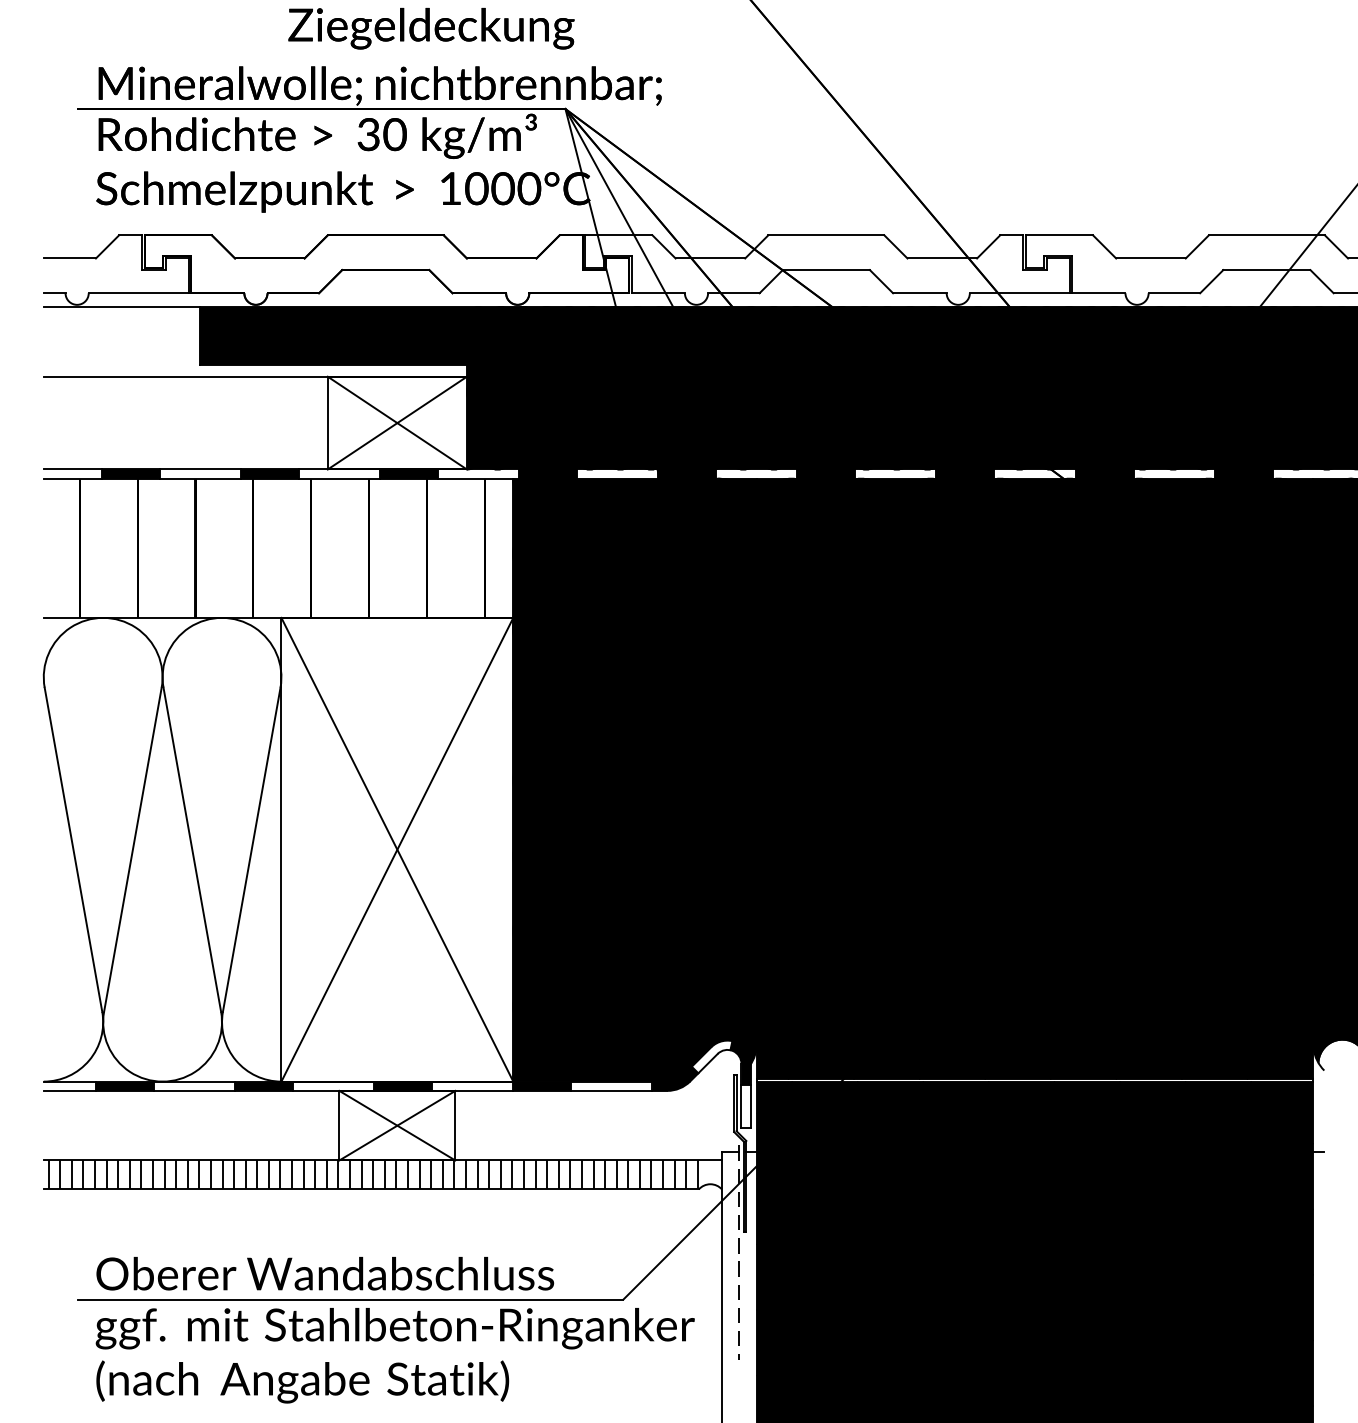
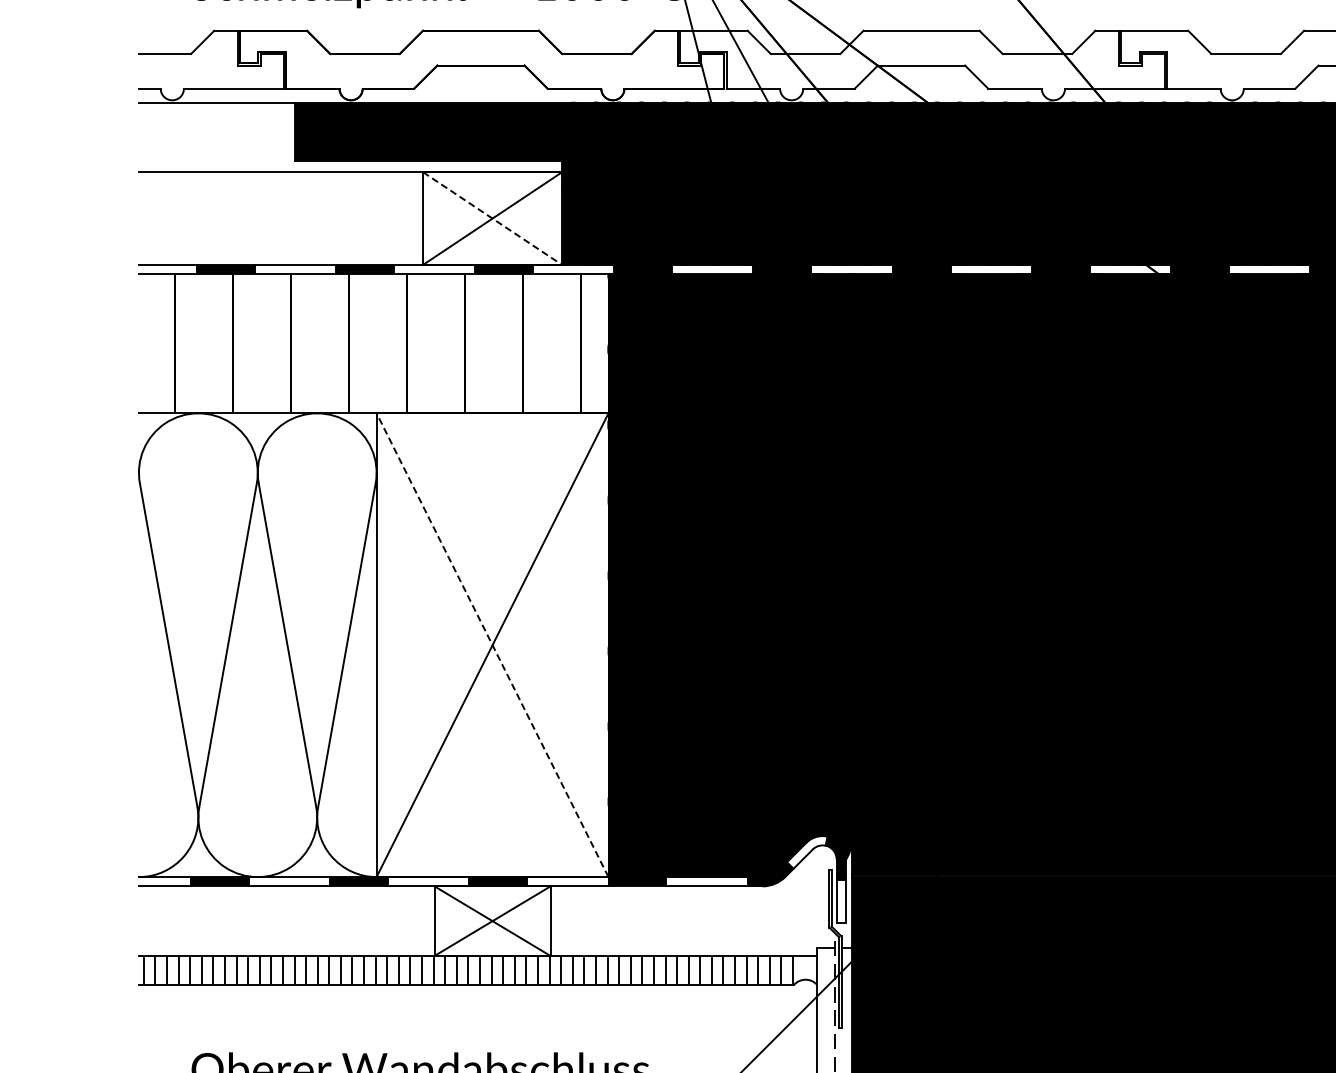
line: (397, 423) -> (492, 218), solid -> dashed
line: (397, 849) -> (492, 644), solid -> dashed

